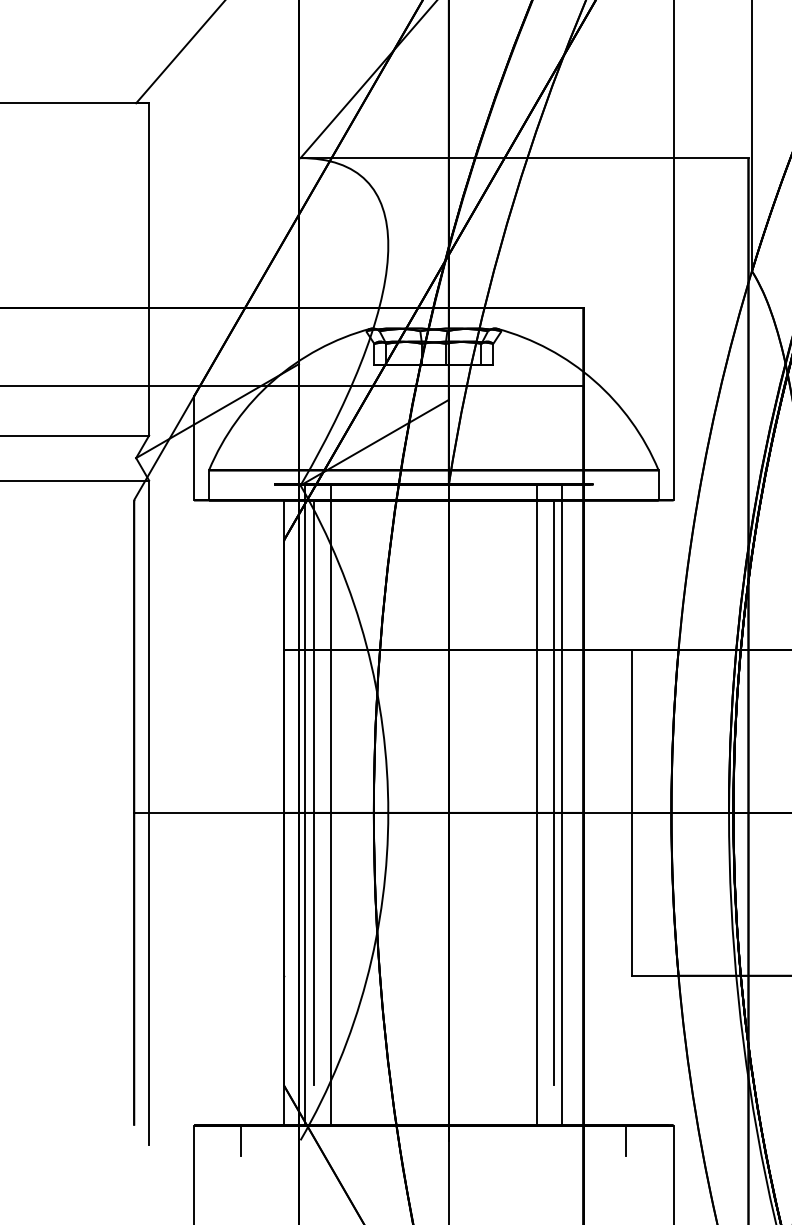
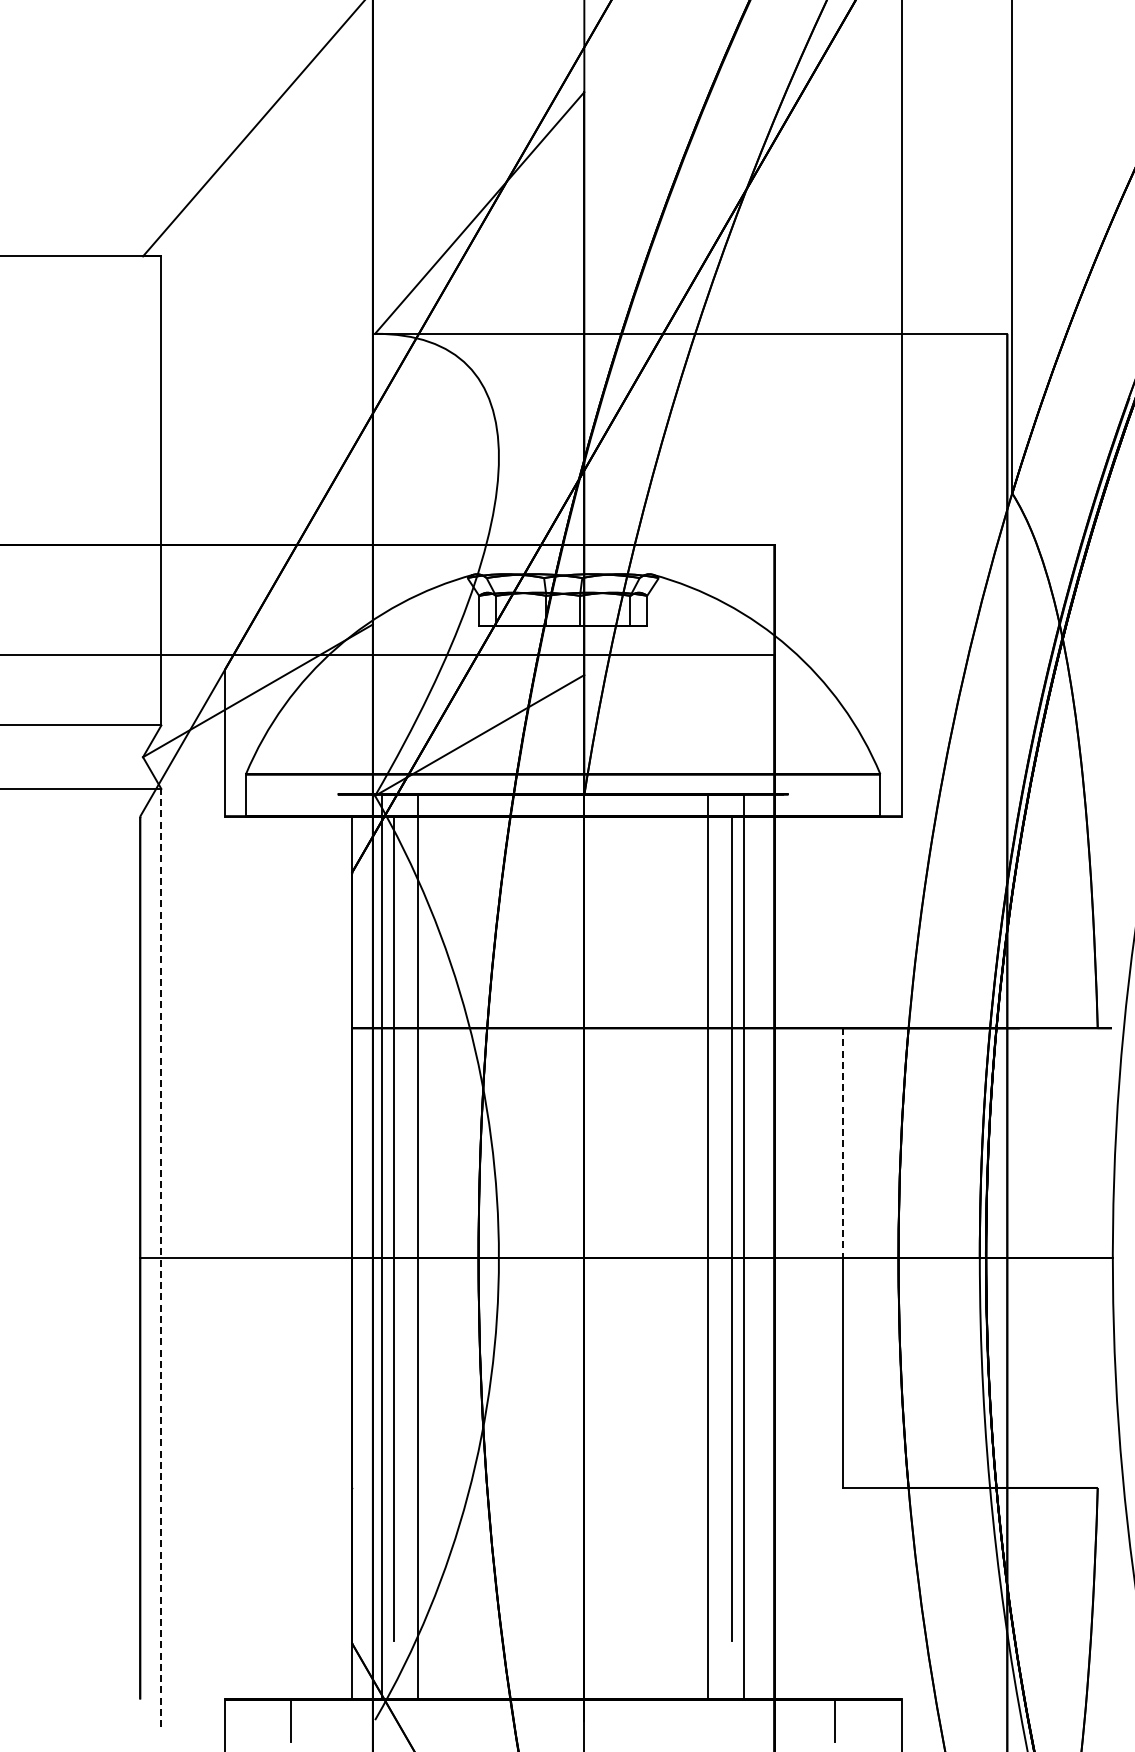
line: (631, 731) -> (842, 1143), solid -> dashed
line: (149, 812) -> (161, 1257), solid -> dashed

